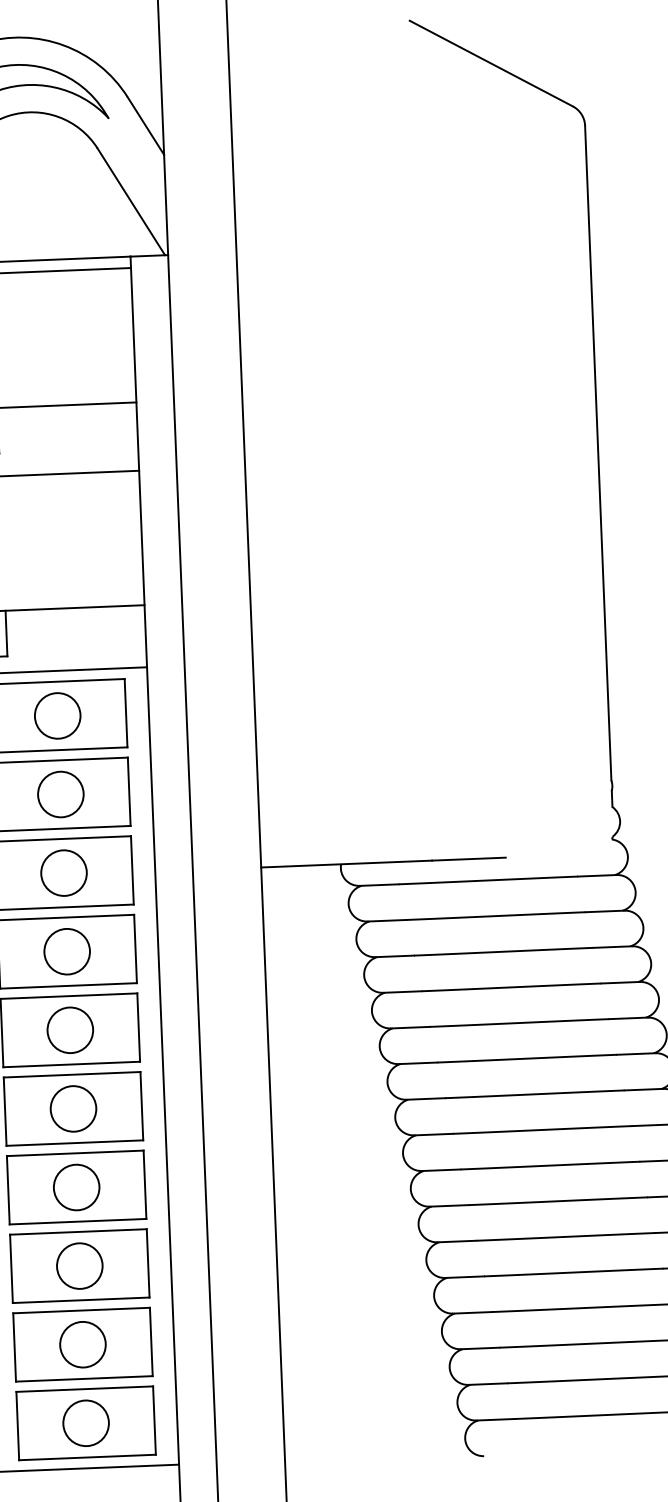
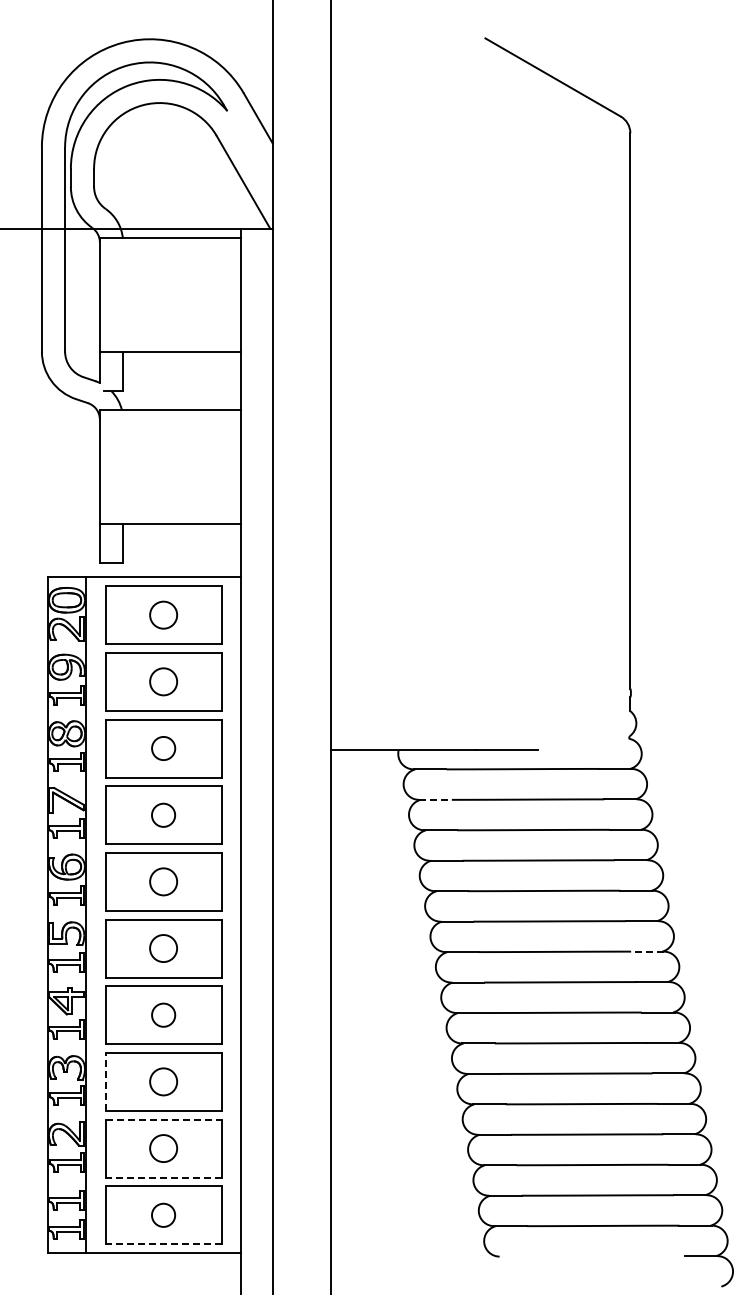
circle: (57, 715) -> (163, 614), size x0.7
circle: (60, 794) -> (163, 681), size x0.7
circle: (63, 873) -> (163, 748), size x0.6
line: (386, 920) -> (435, 799), solid -> dashed
circle: (67, 952) -> (163, 815), size x0.6
circle: (70, 1029) -> (163, 881), size x0.7
line: (642, 1089) -> (646, 951), solid -> dashed
circle: (73, 1108) -> (163, 948), size x0.7
circle: (76, 1186) -> (163, 1014), size x0.6
circle: (79, 1265) -> (163, 1081), size x0.7
line: (11, 1268) -> (105, 1081), solid -> dashed
line: (81, 1310) -> (163, 1119), solid -> dashed
circle: (82, 1344) -> (163, 1148), size x0.7
line: (84, 1378) -> (163, 1177), solid -> dashed
circle: (85, 1423) -> (163, 1215), size x0.6
line: (87, 1457) -> (163, 1244), solid -> dashed

